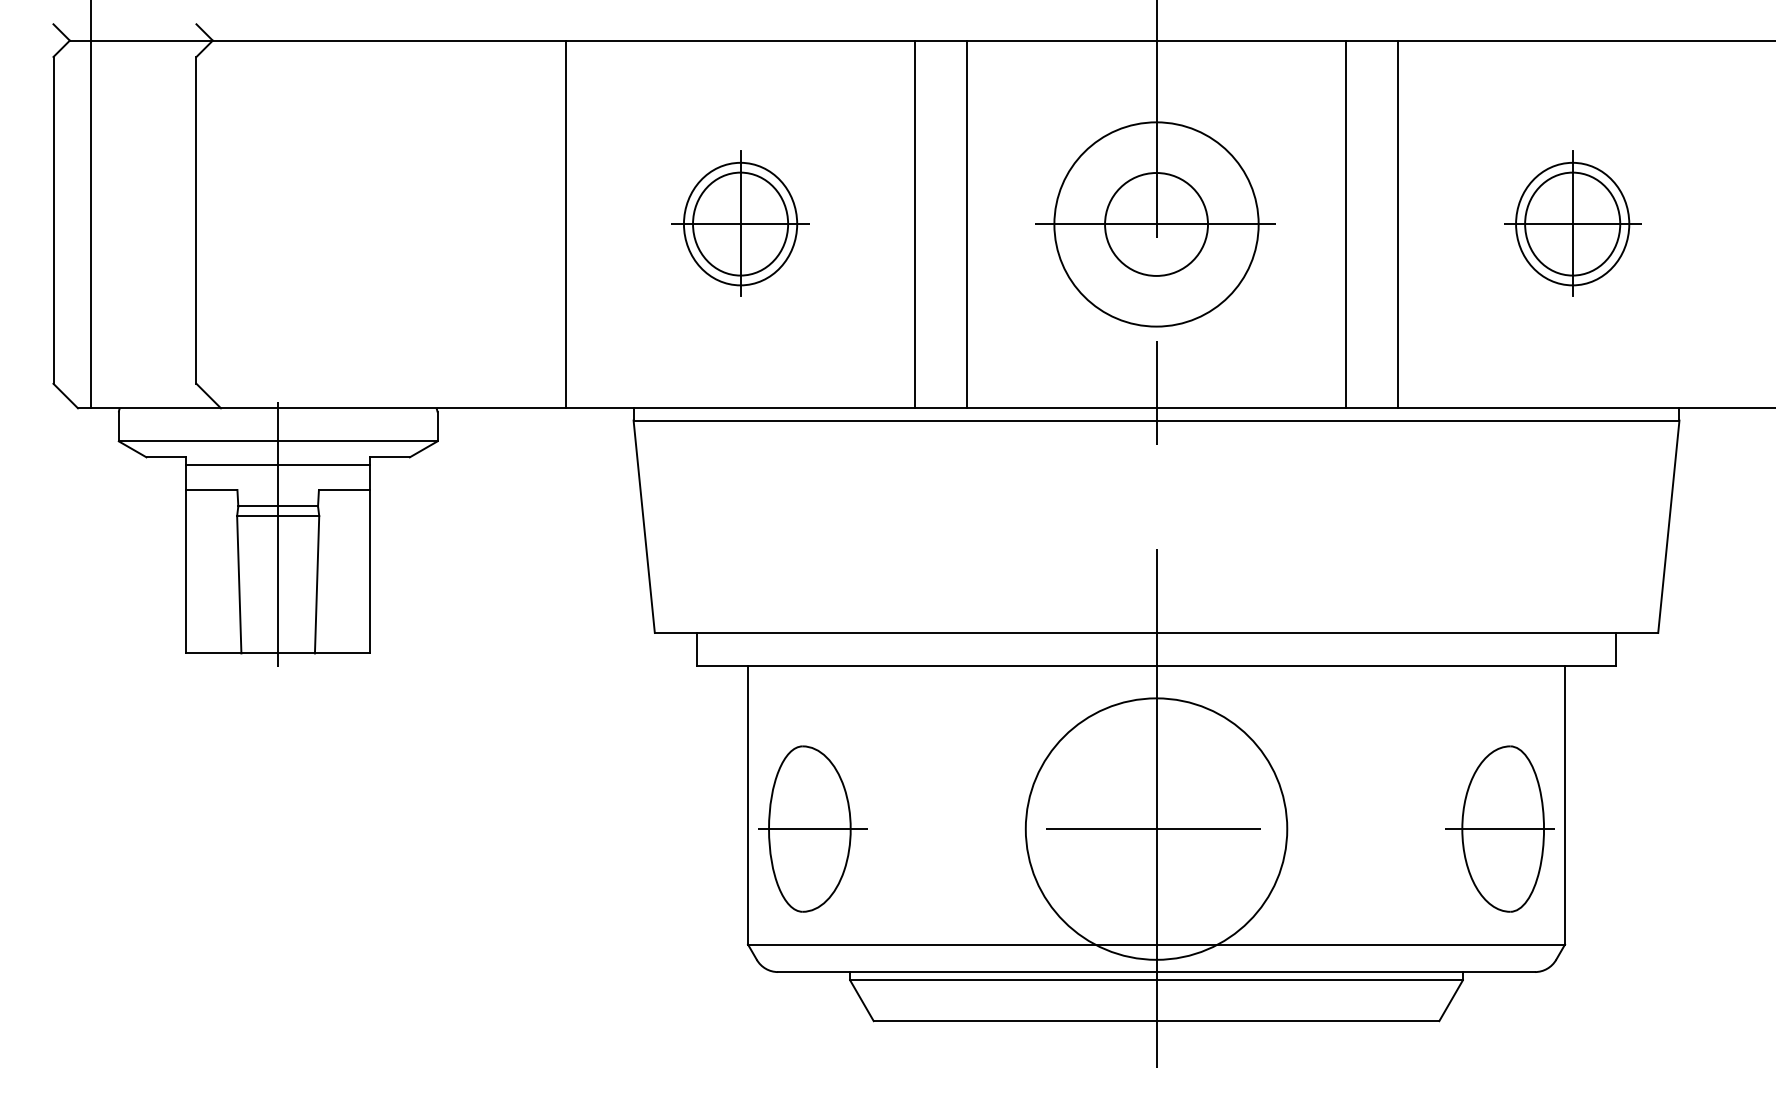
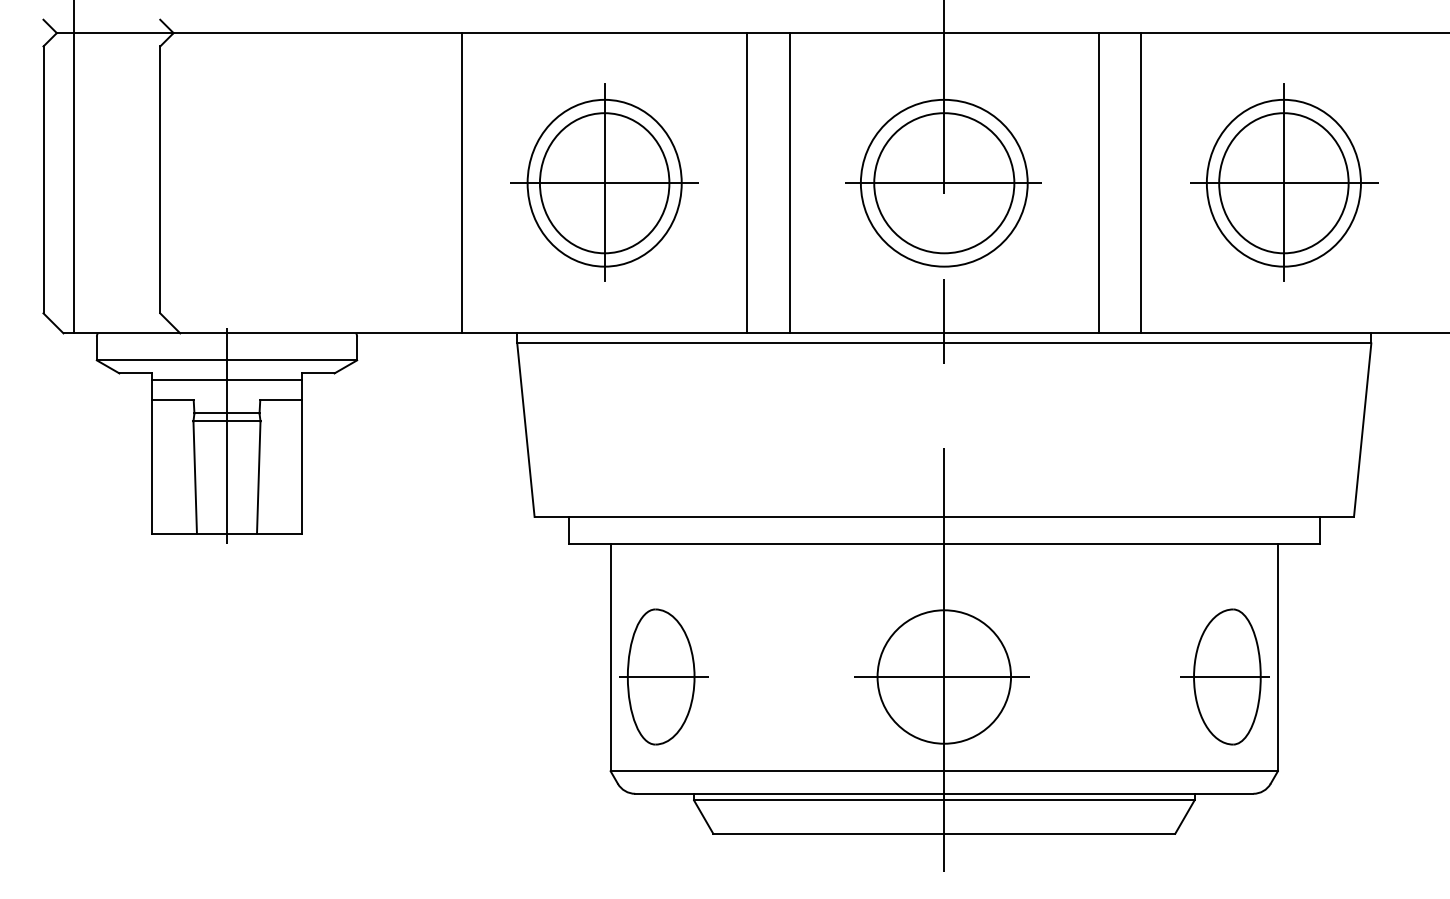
part: (740, 223) -> (604, 182), size x1.67
part: (1573, 223) -> (1284, 182), size x1.67
circle: (1156, 224) -> (944, 183), size x1.67
circle: (1156, 828) -> (944, 676), size x0.62

